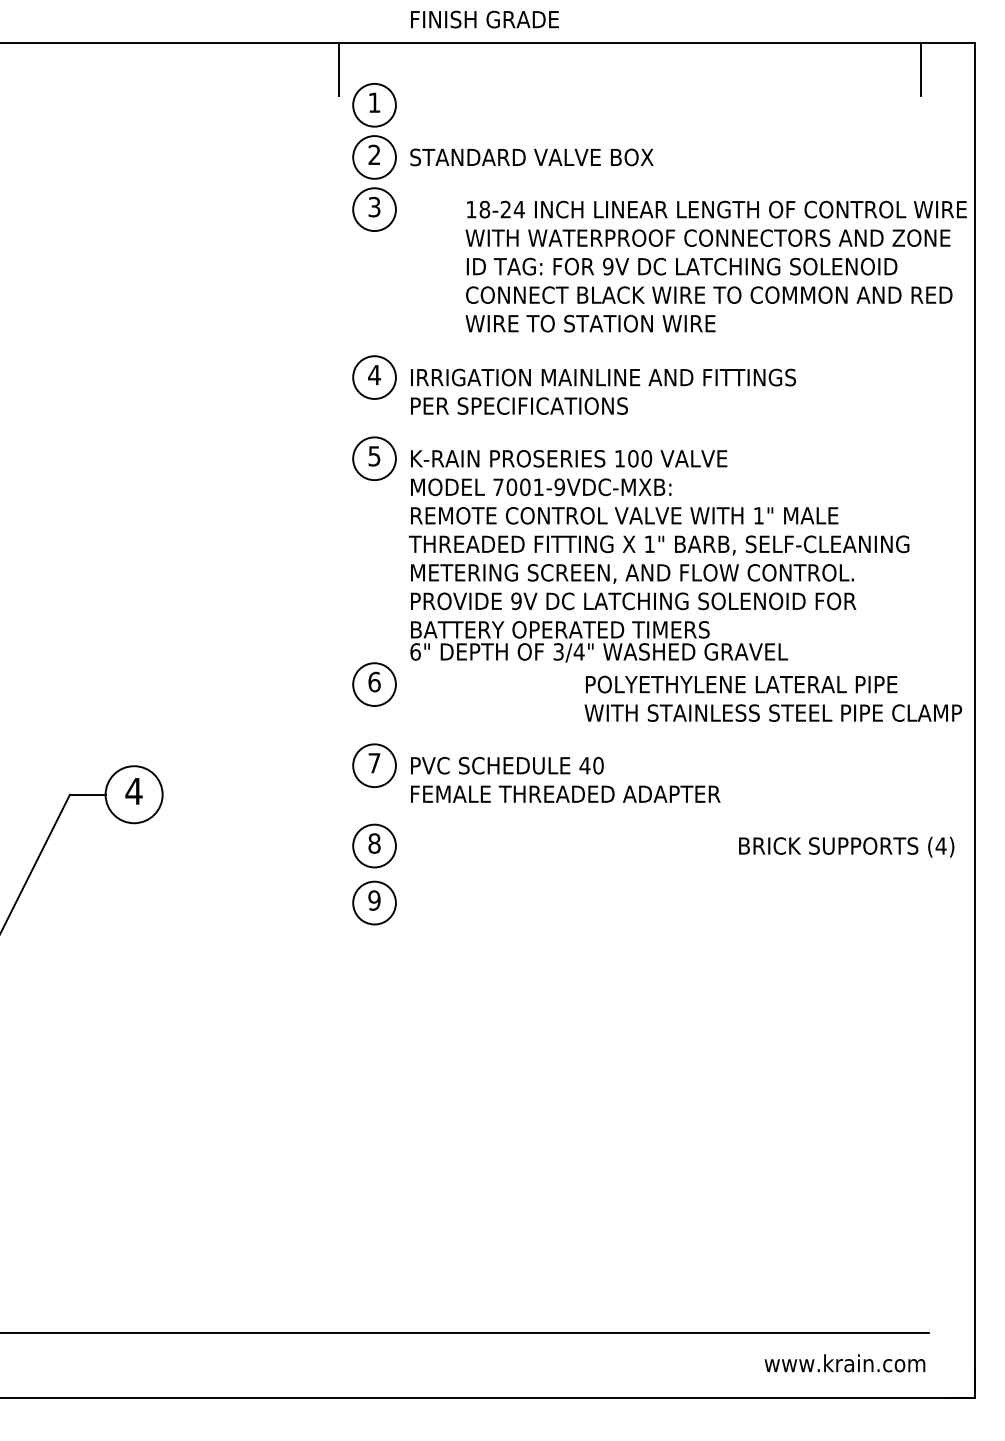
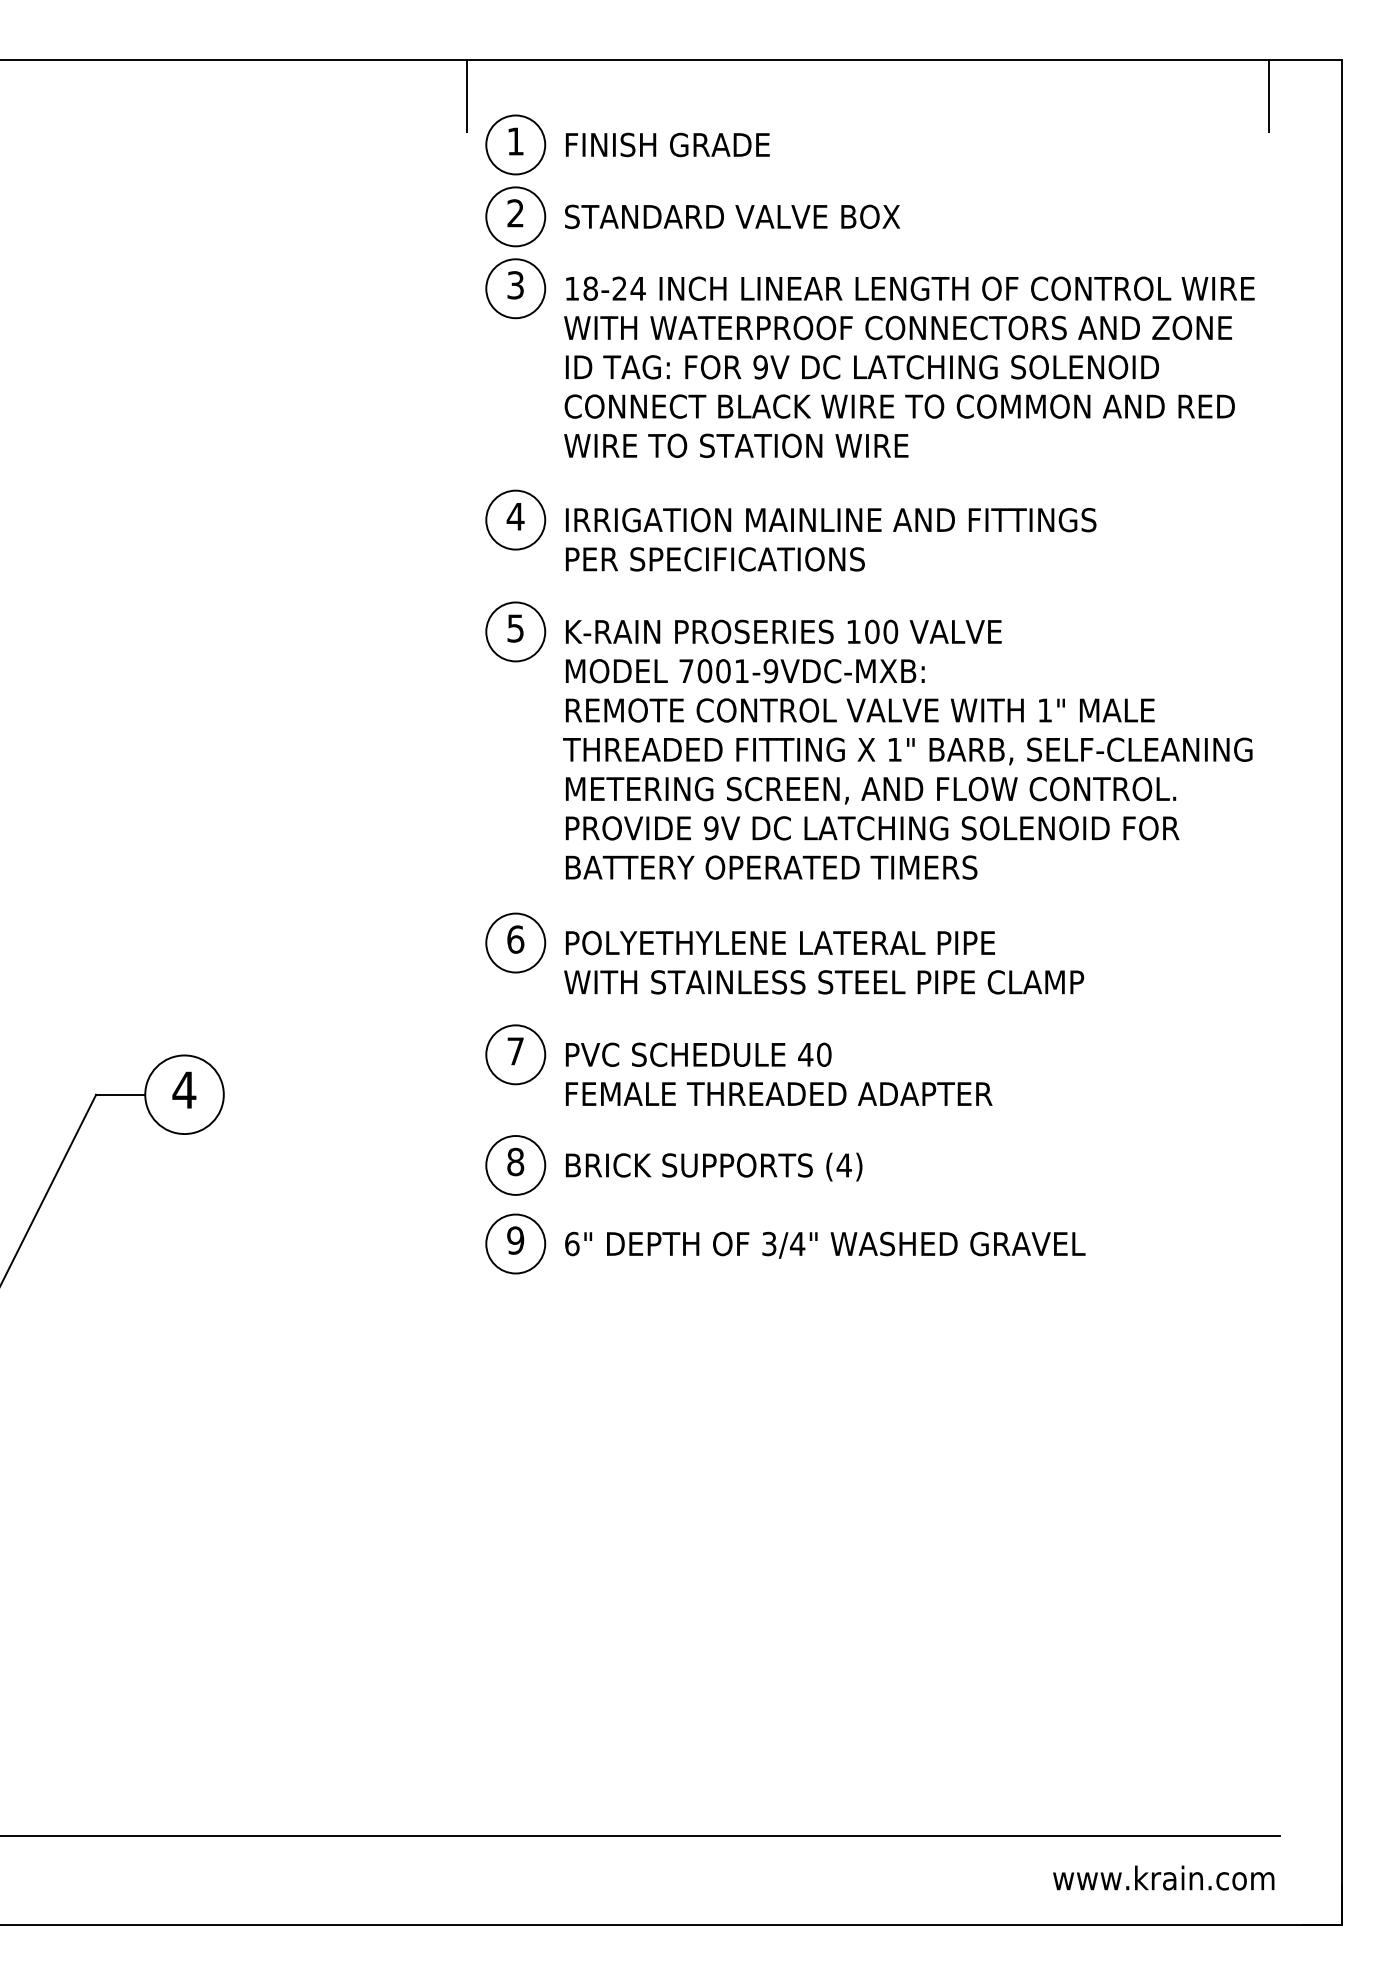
text: (484, 19) -> (667, 144), moved
text: (716, 266) -> (909, 366), moved
text: (599, 652) -> (825, 1244), moved
text: (773, 698) -> (824, 962), moved
text: (846, 846) -> (714, 1166), moved

